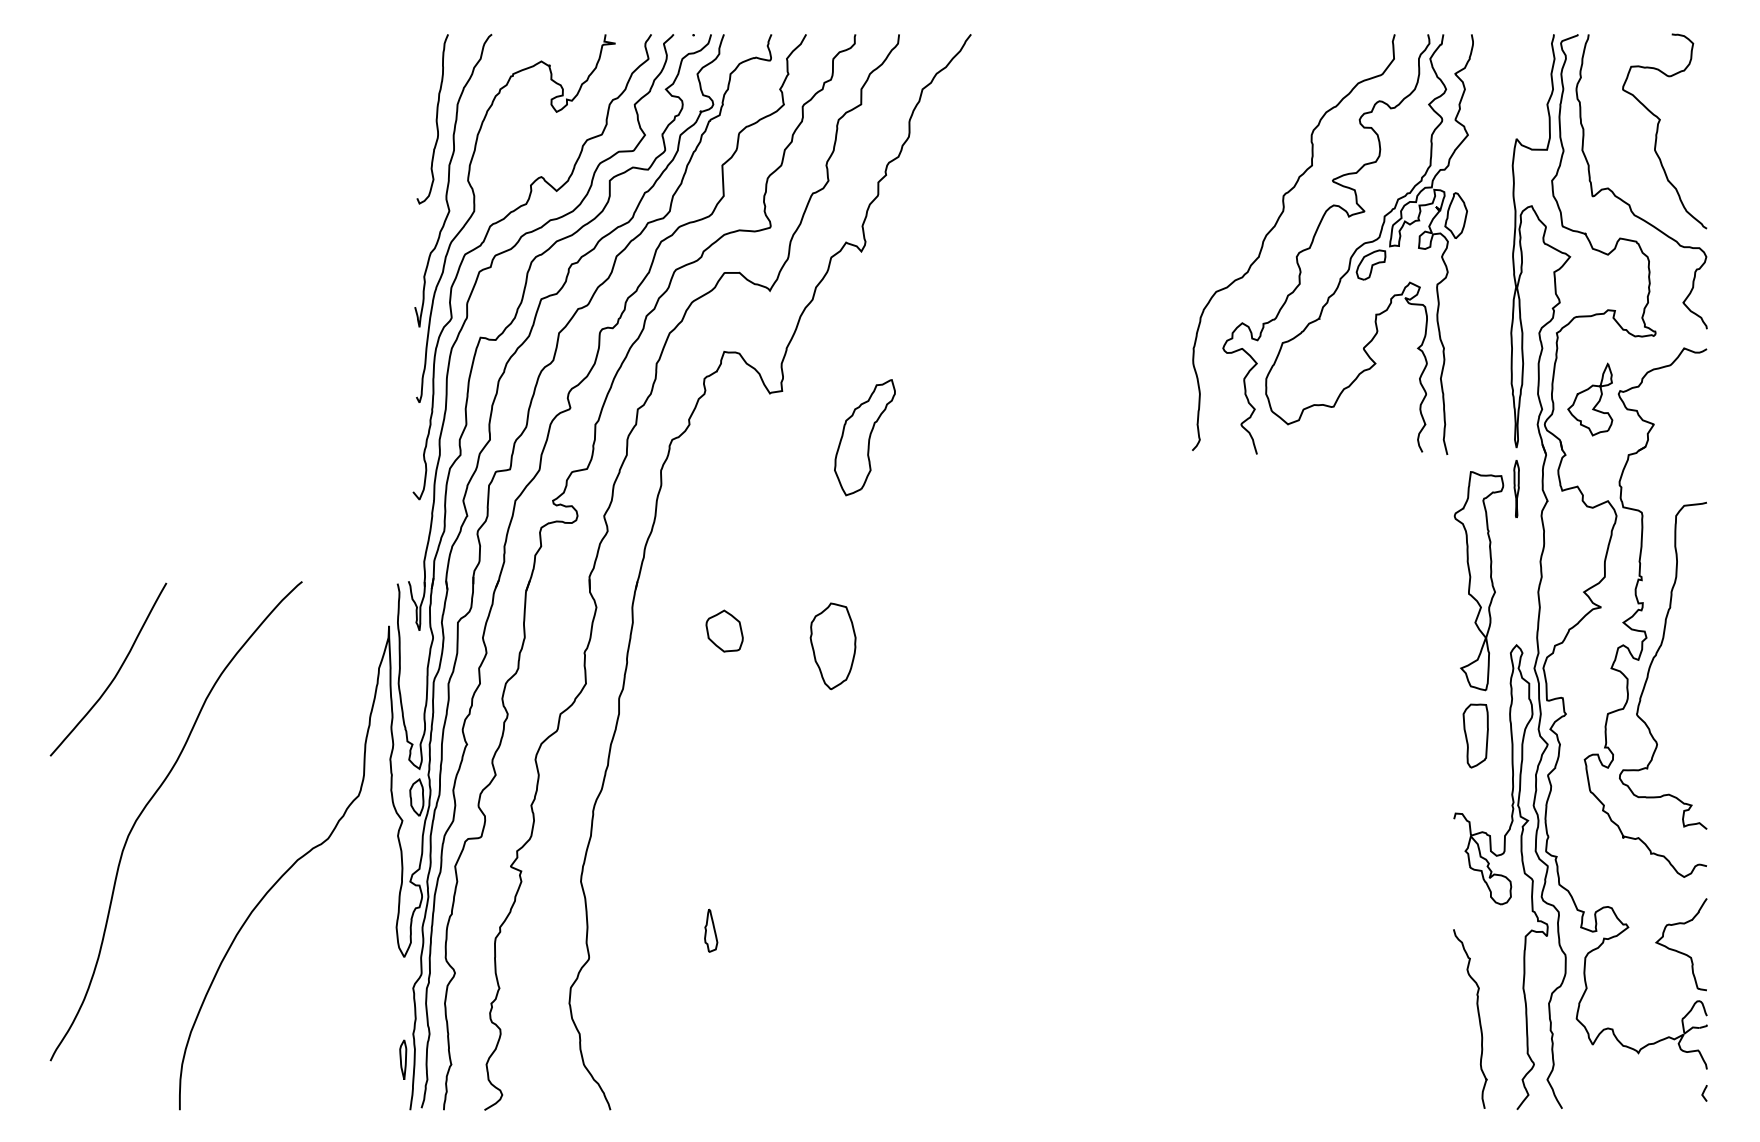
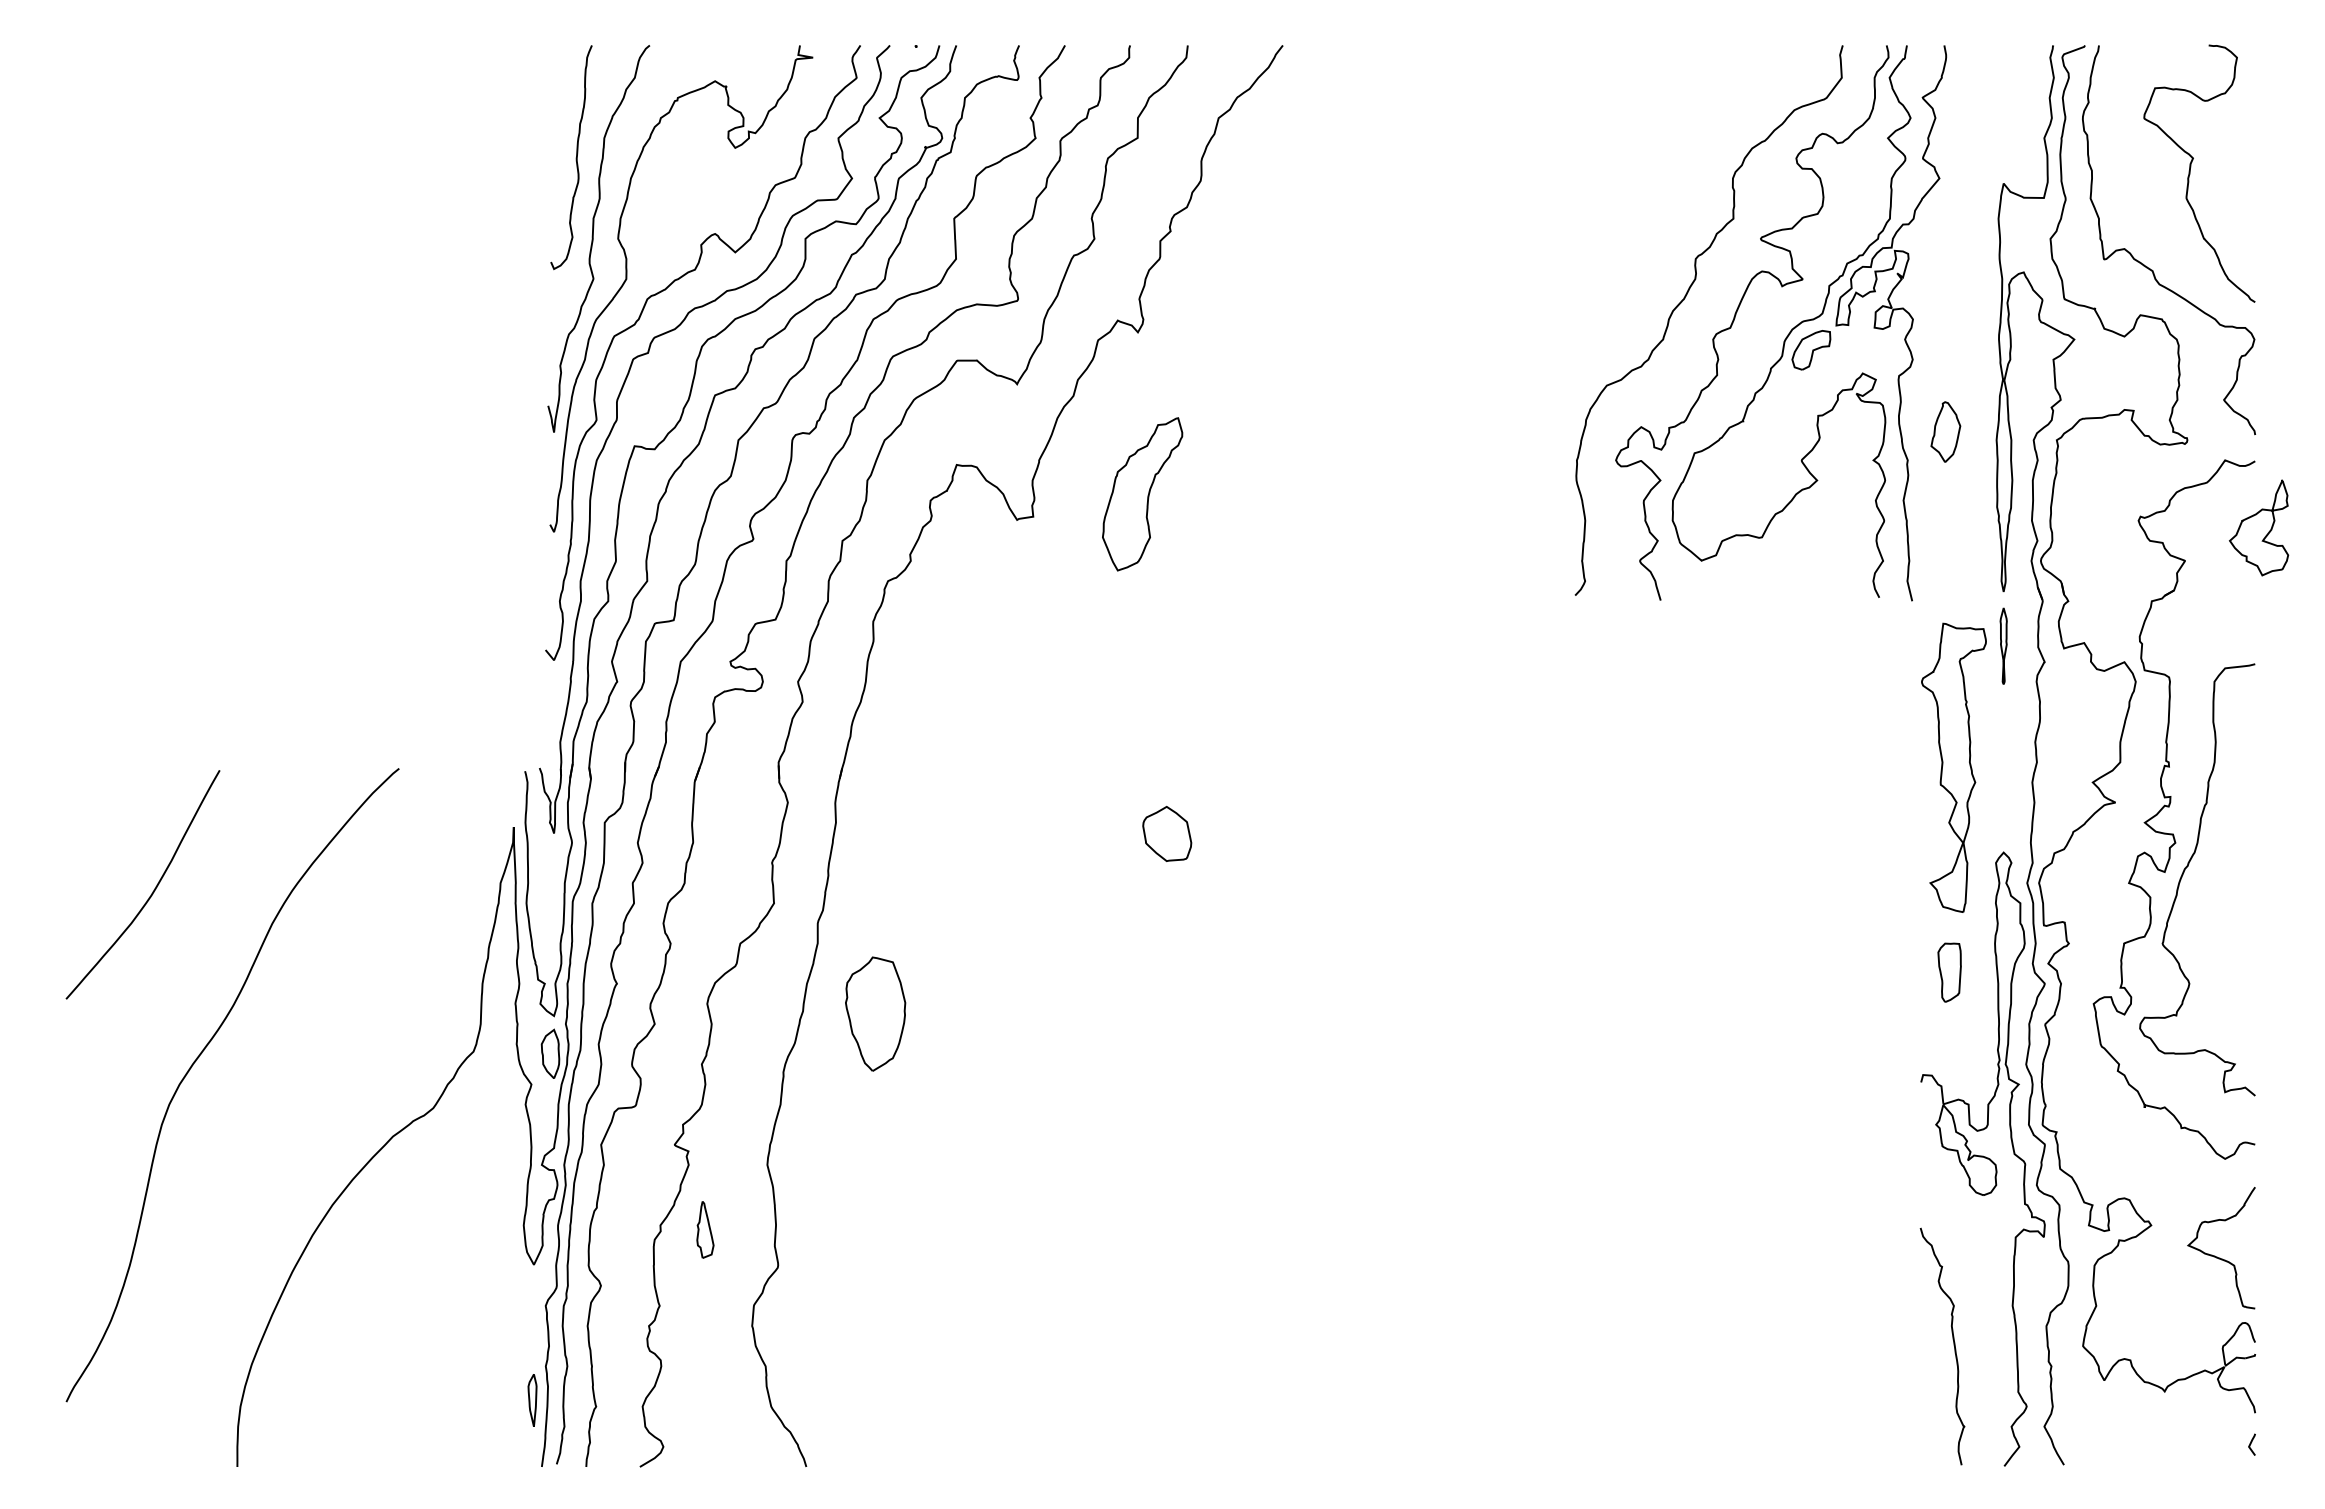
part: (1455, 215) -> (1945, 431), moved
part: (1590, 399) -> (2259, 527), moved
part: (864, 437) -> (1142, 494), moved
part: (724, 630) -> (1167, 833), moved
part: (833, 645) -> (875, 1013), moved
part: (1475, 735) -> (1949, 972), size x0.7
part: (711, 930) -> (705, 1229), moved

